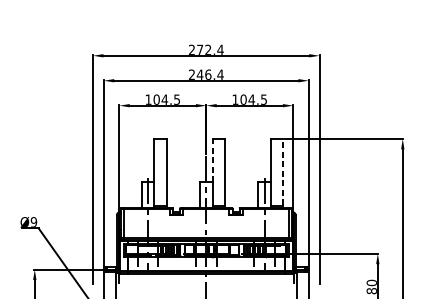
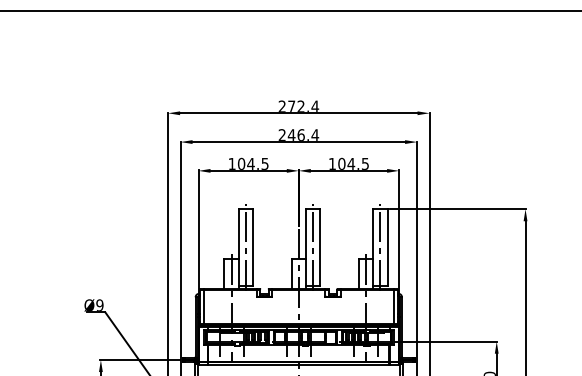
line: (212, 160) -> (306, 234), dashed -> solid
line: (160, 172) -> (246, 247), added
line: (219, 172) -> (313, 247), added
line: (277, 172) -> (380, 247), added
line: (283, 172) -> (387, 247), dashed -> solid

